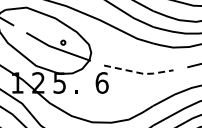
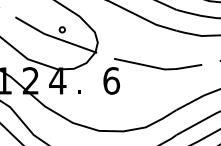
line: (140, 73) -> (160, 68), dashed -> solid
text: (59, 82) -> (57, 80), 5 -> 4

